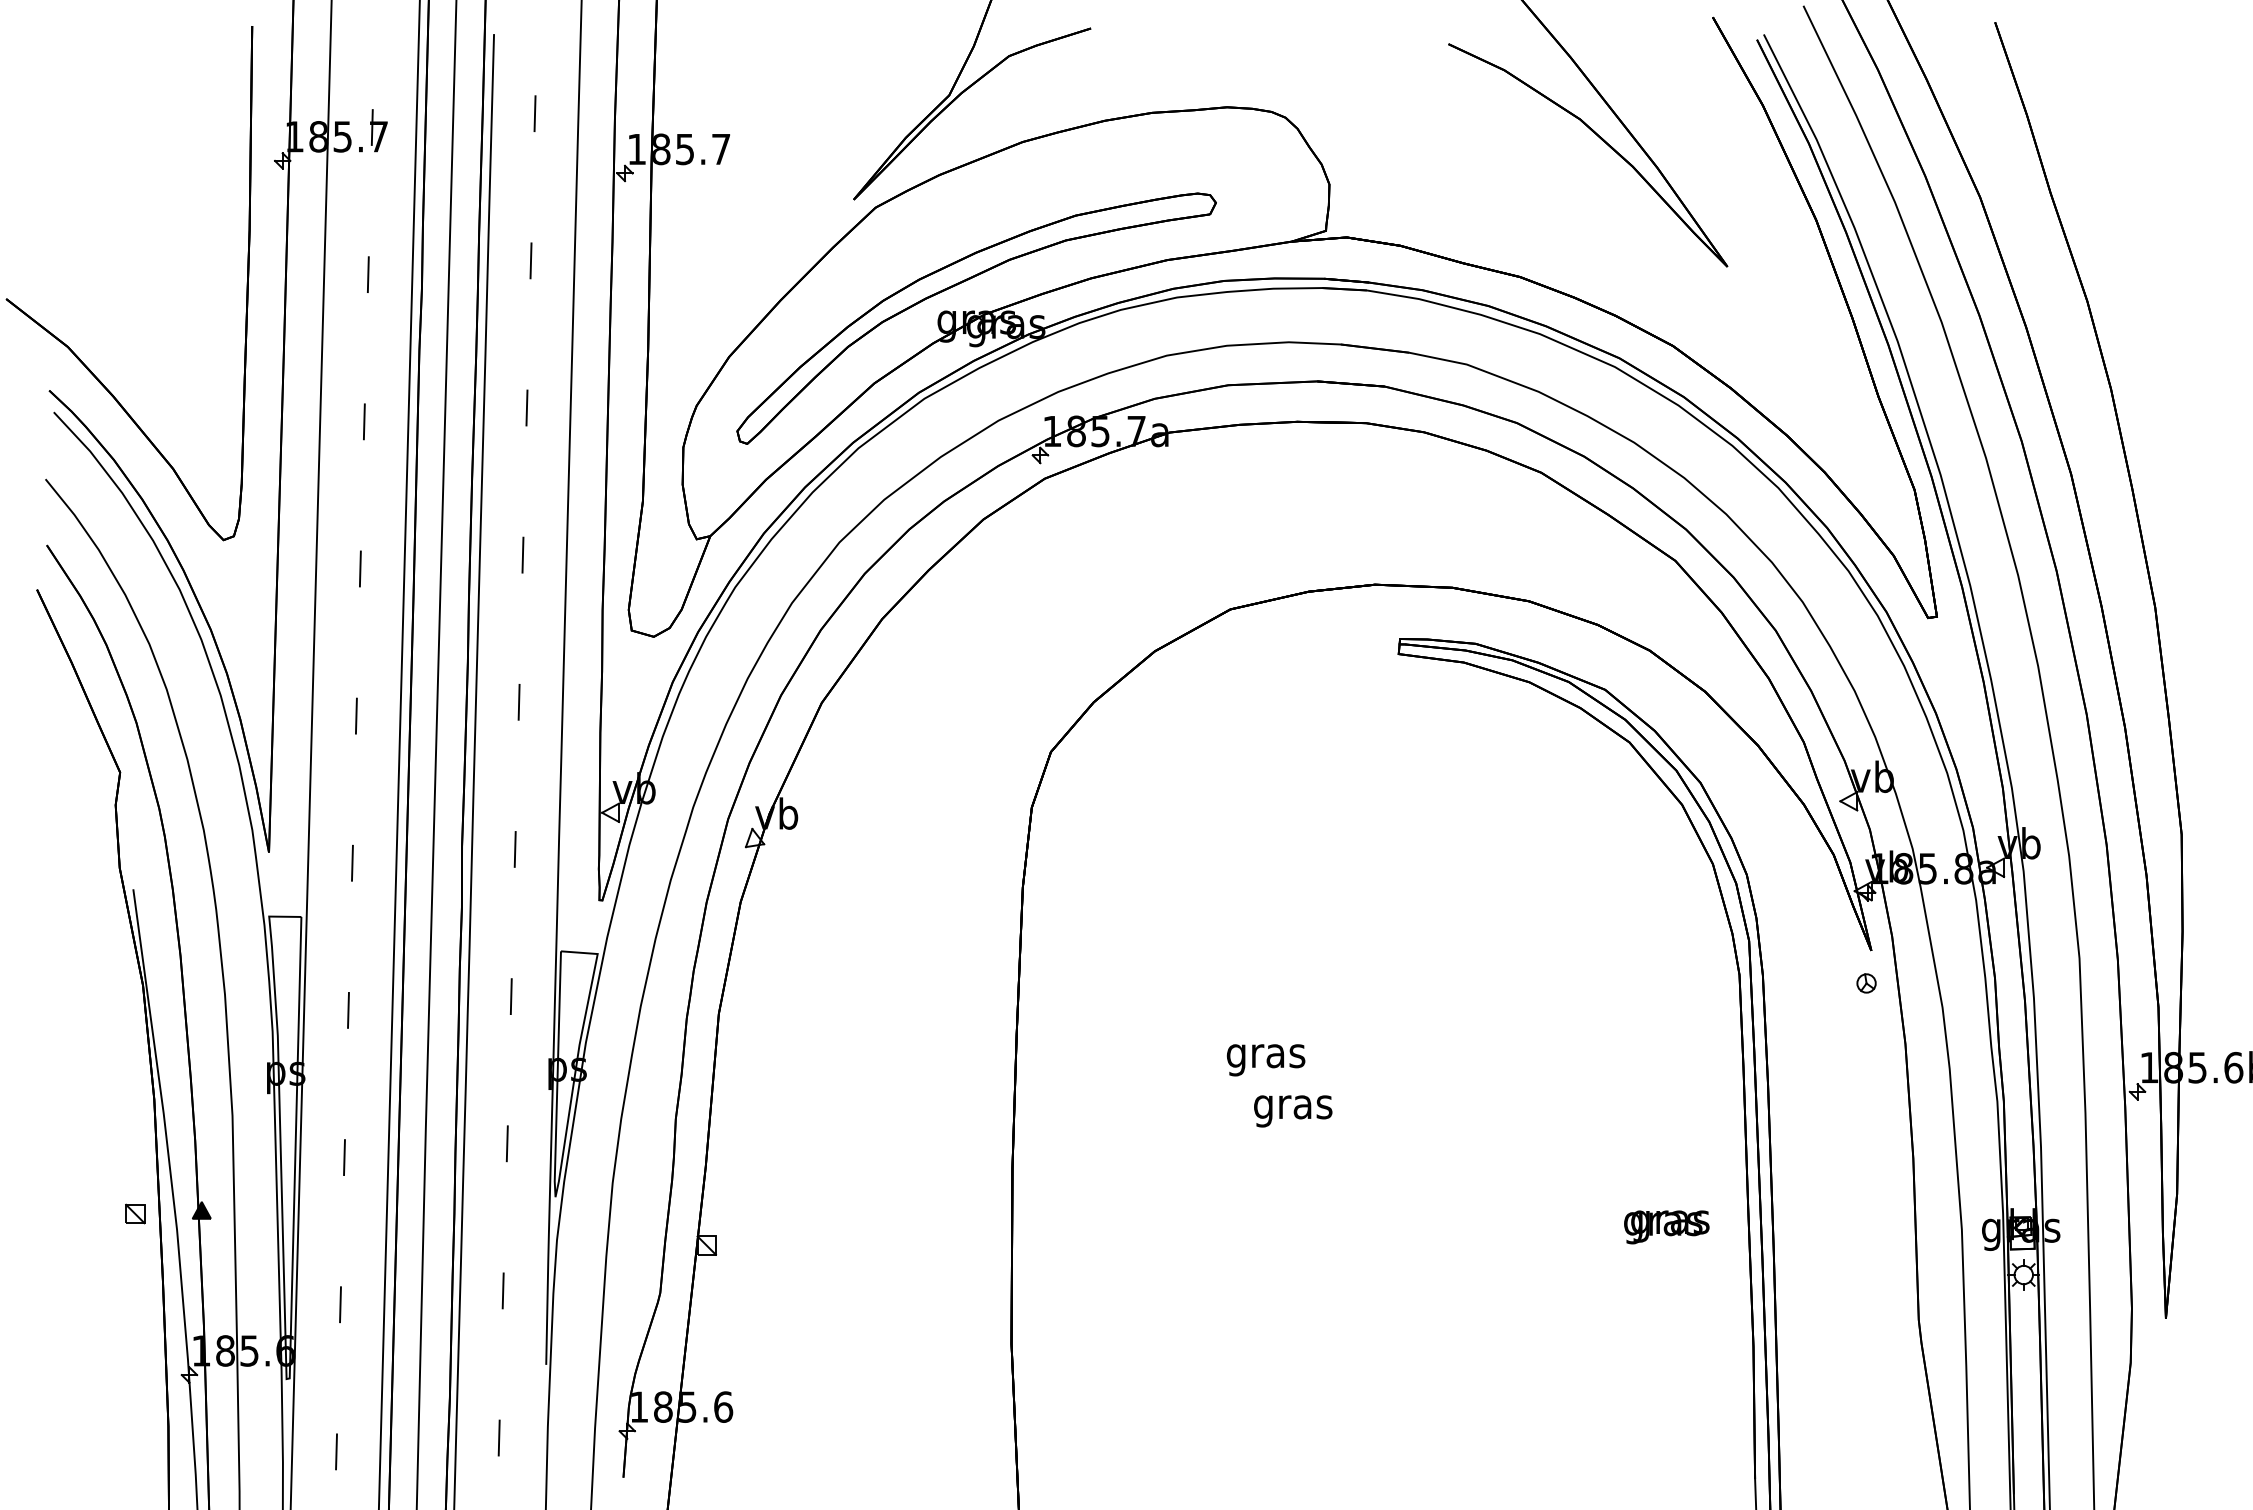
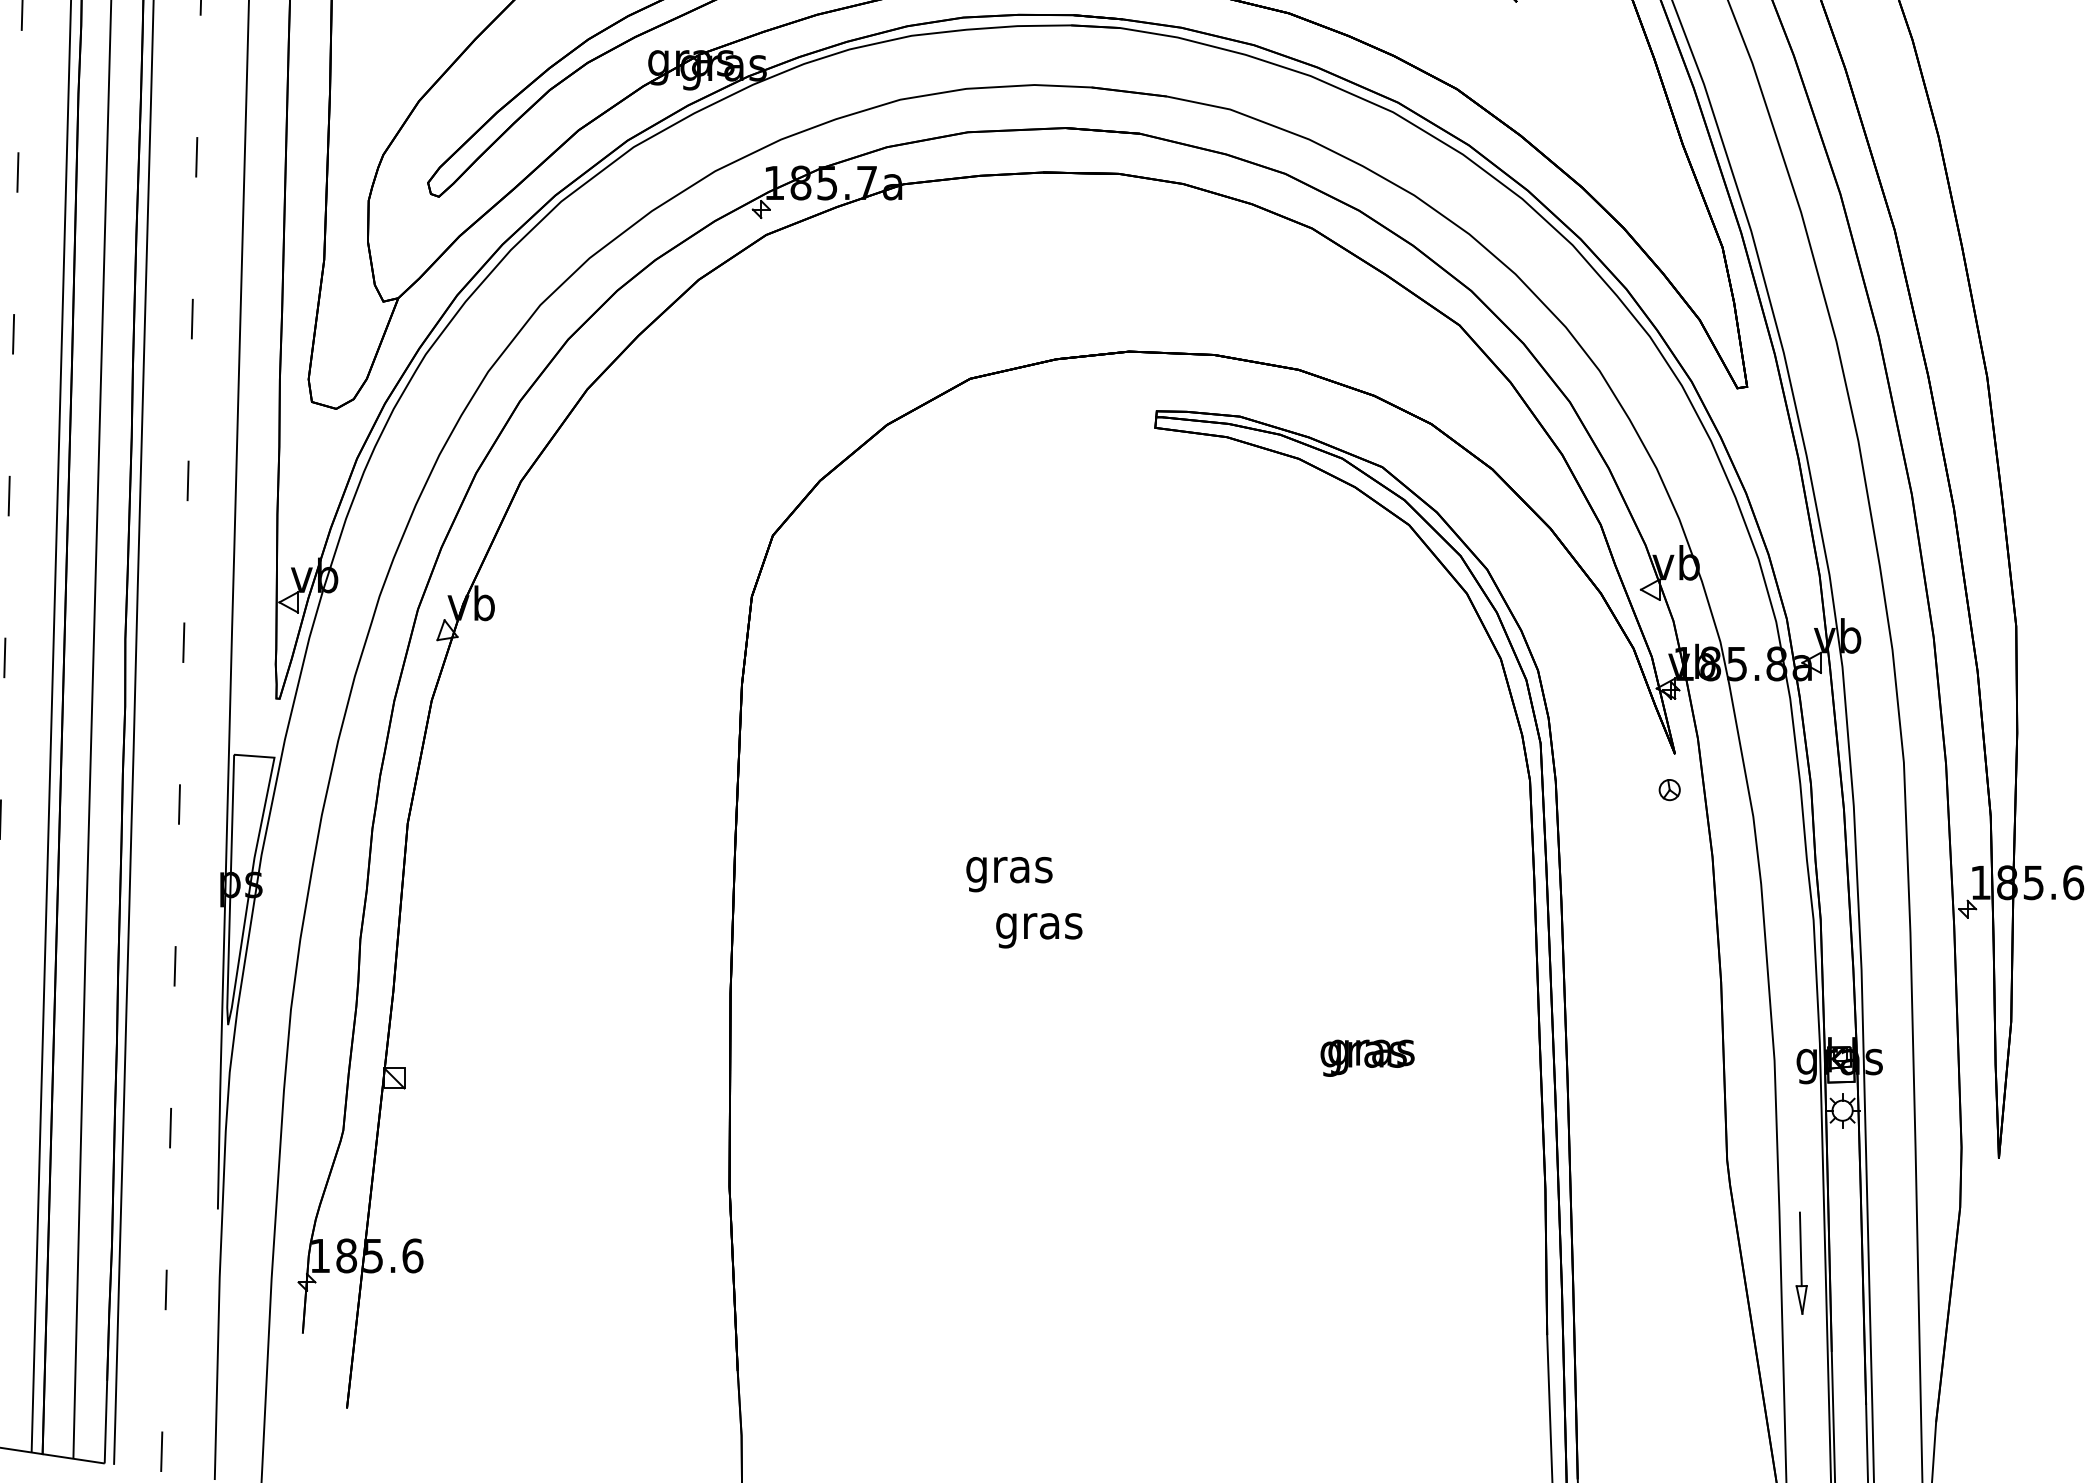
text: (1666, 1227) -> (1367, 1058), moved
part: (1986, 1413) -> (1801, 1262), added

